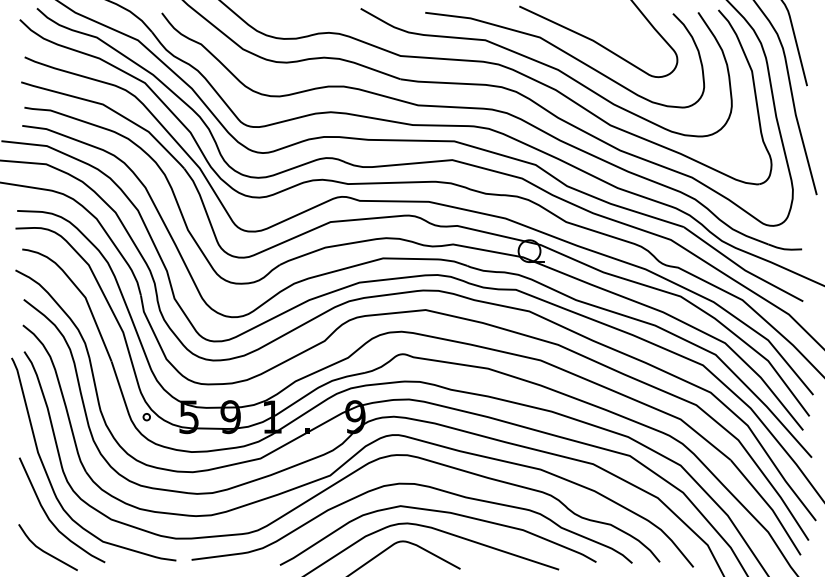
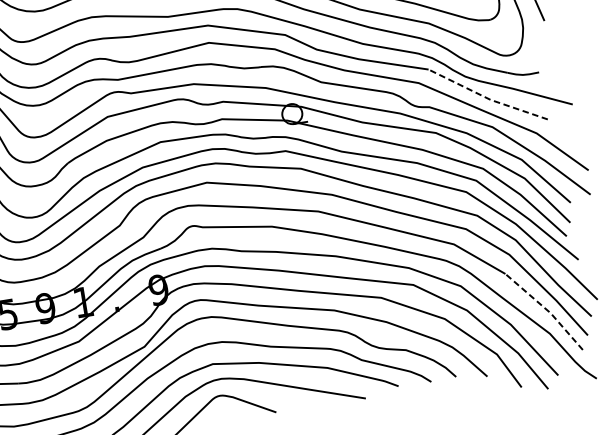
line: (741, 267) -> (486, 97), solid -> dashed
line: (768, 505) -> (546, 309), solid -> dashed

